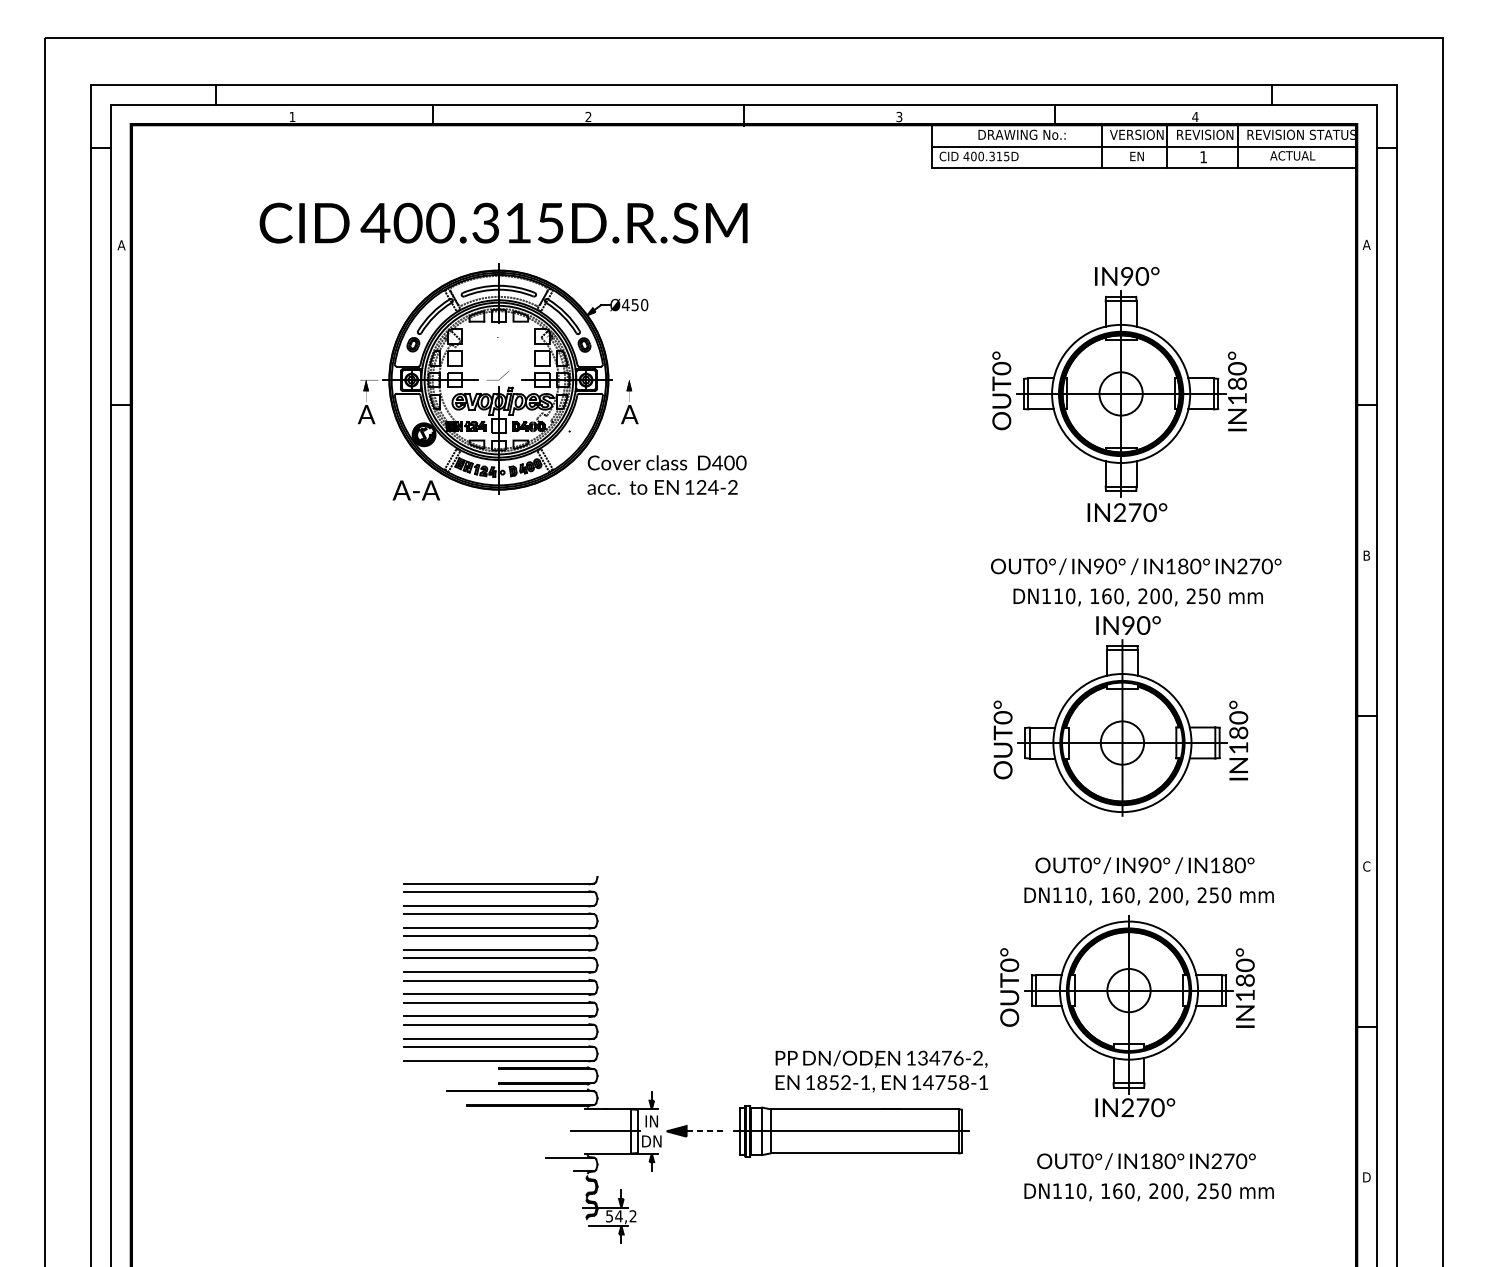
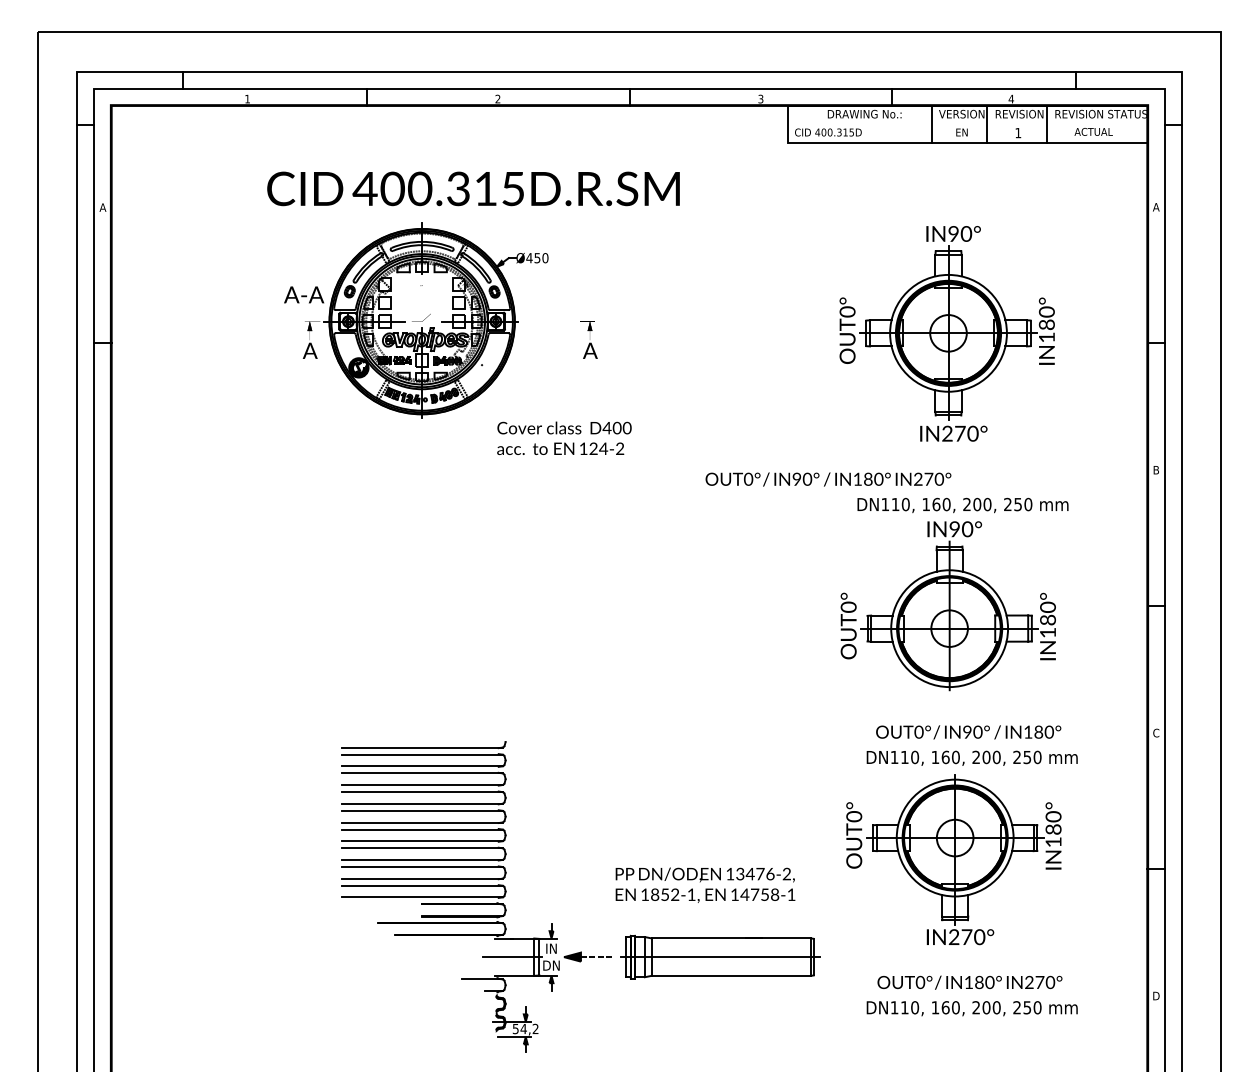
line: (1143, 146) -> (967, 124), removed
text: (503, 222) -> (473, 188), moved
text: (629, 402) -> (590, 340), moved
text: (666, 474) -> (563, 437), moved
text: (416, 490) -> (304, 294), moved
text: (1136, 566) -> (828, 479), moved
text: (881, 1071) -> (705, 885), moved

